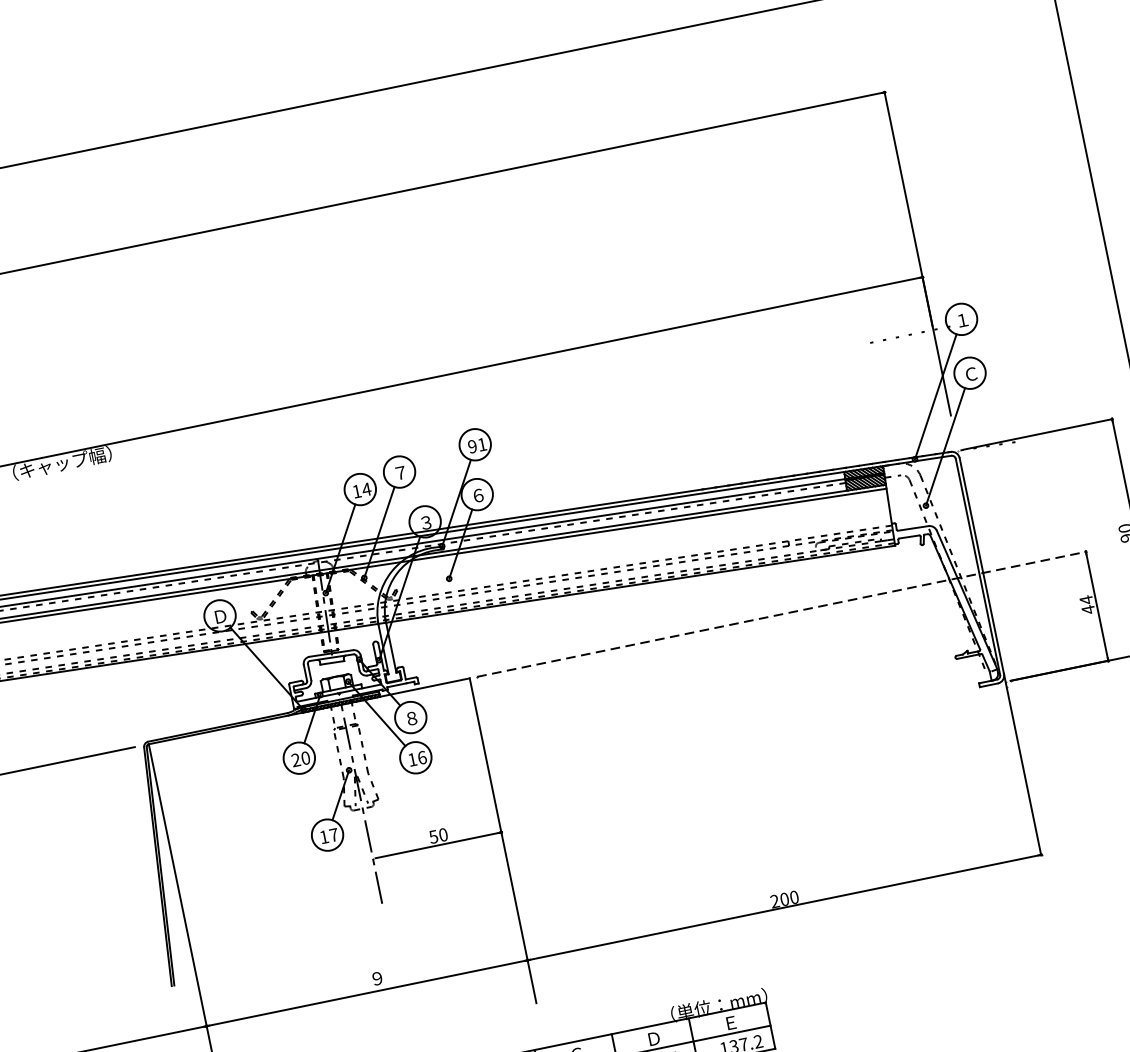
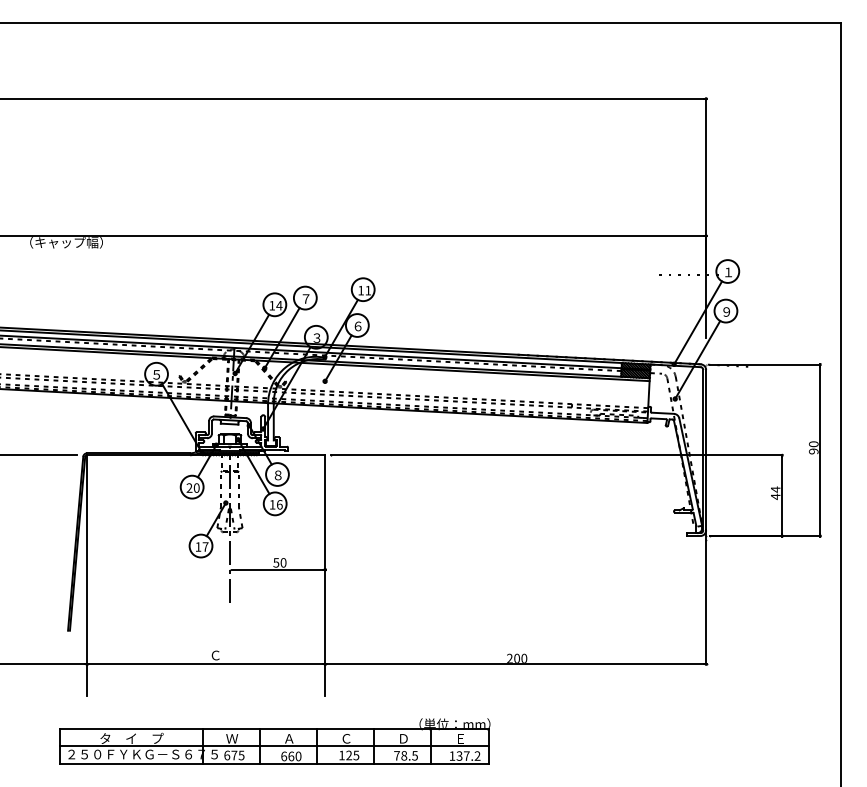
text: (970, 373) -> (726, 311), Ｃ -> ９
text: (471, 446) -> (360, 290), 91 -> 11
line: (781, 614) -> (556, 455), dashed -> solid
text: (220, 616) -> (156, 374), Ｄ -> ５
text: (377, 978) -> (215, 655), ９ -> Ｃ

